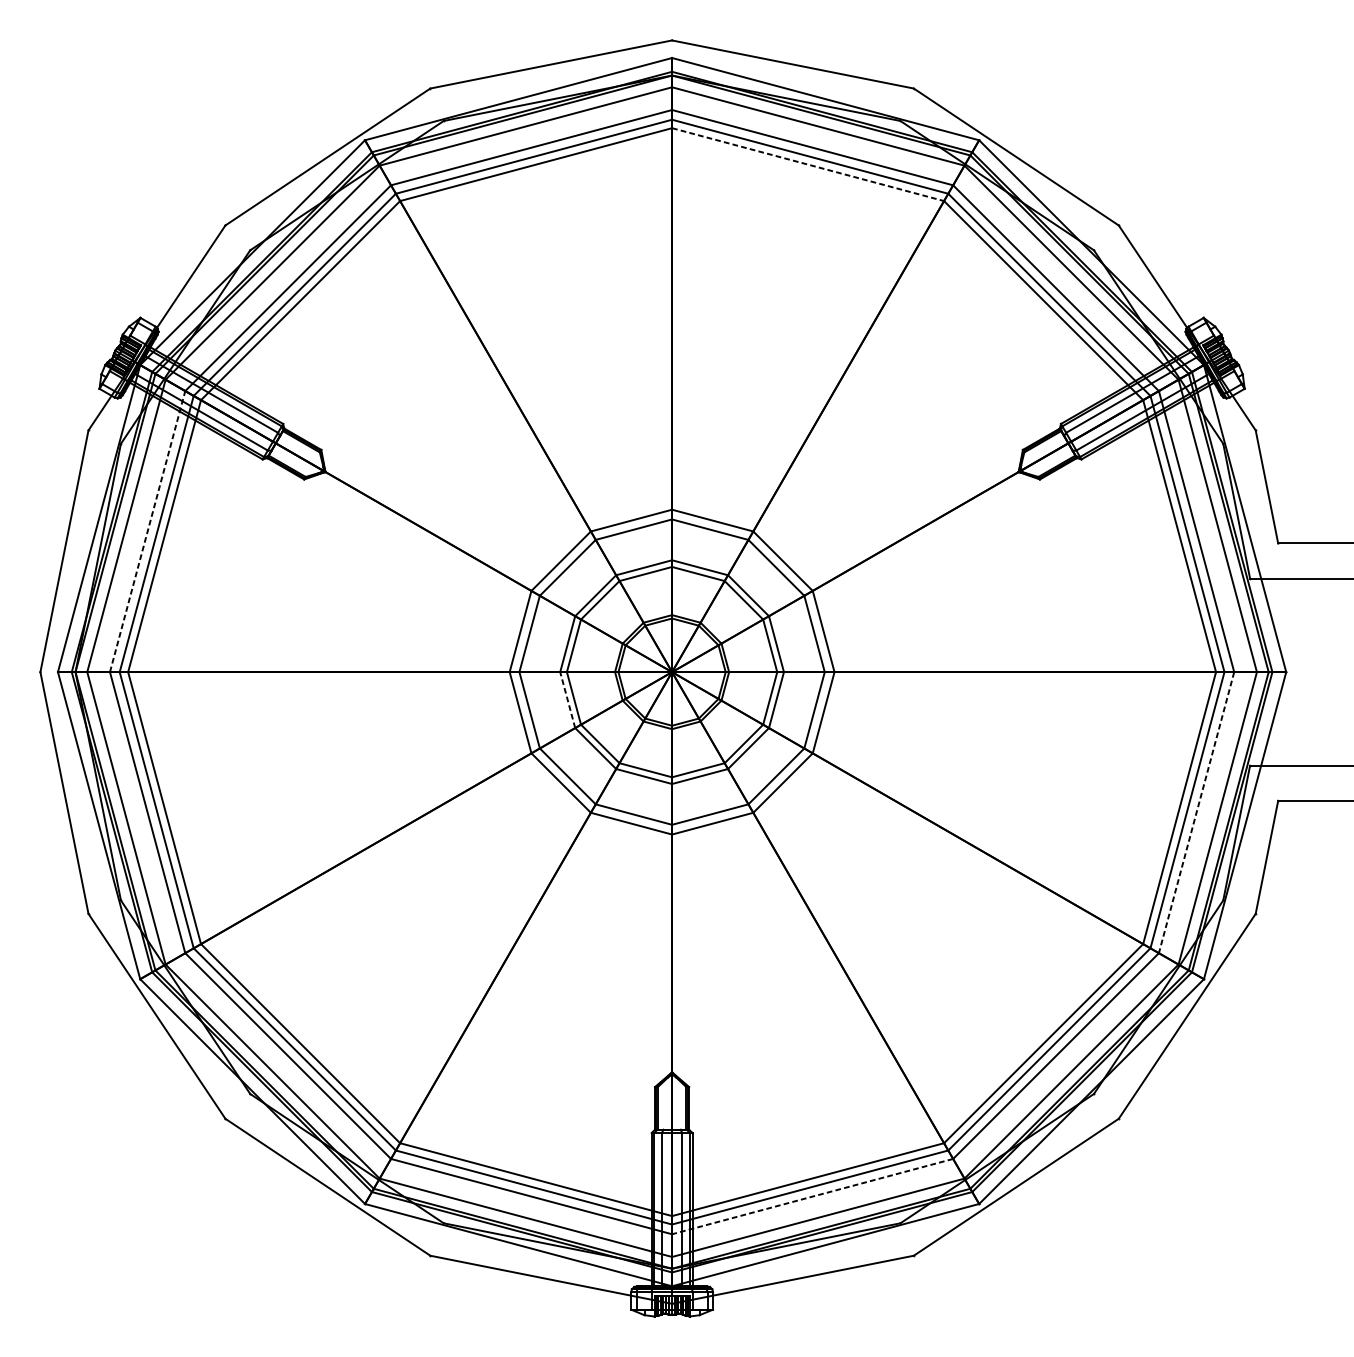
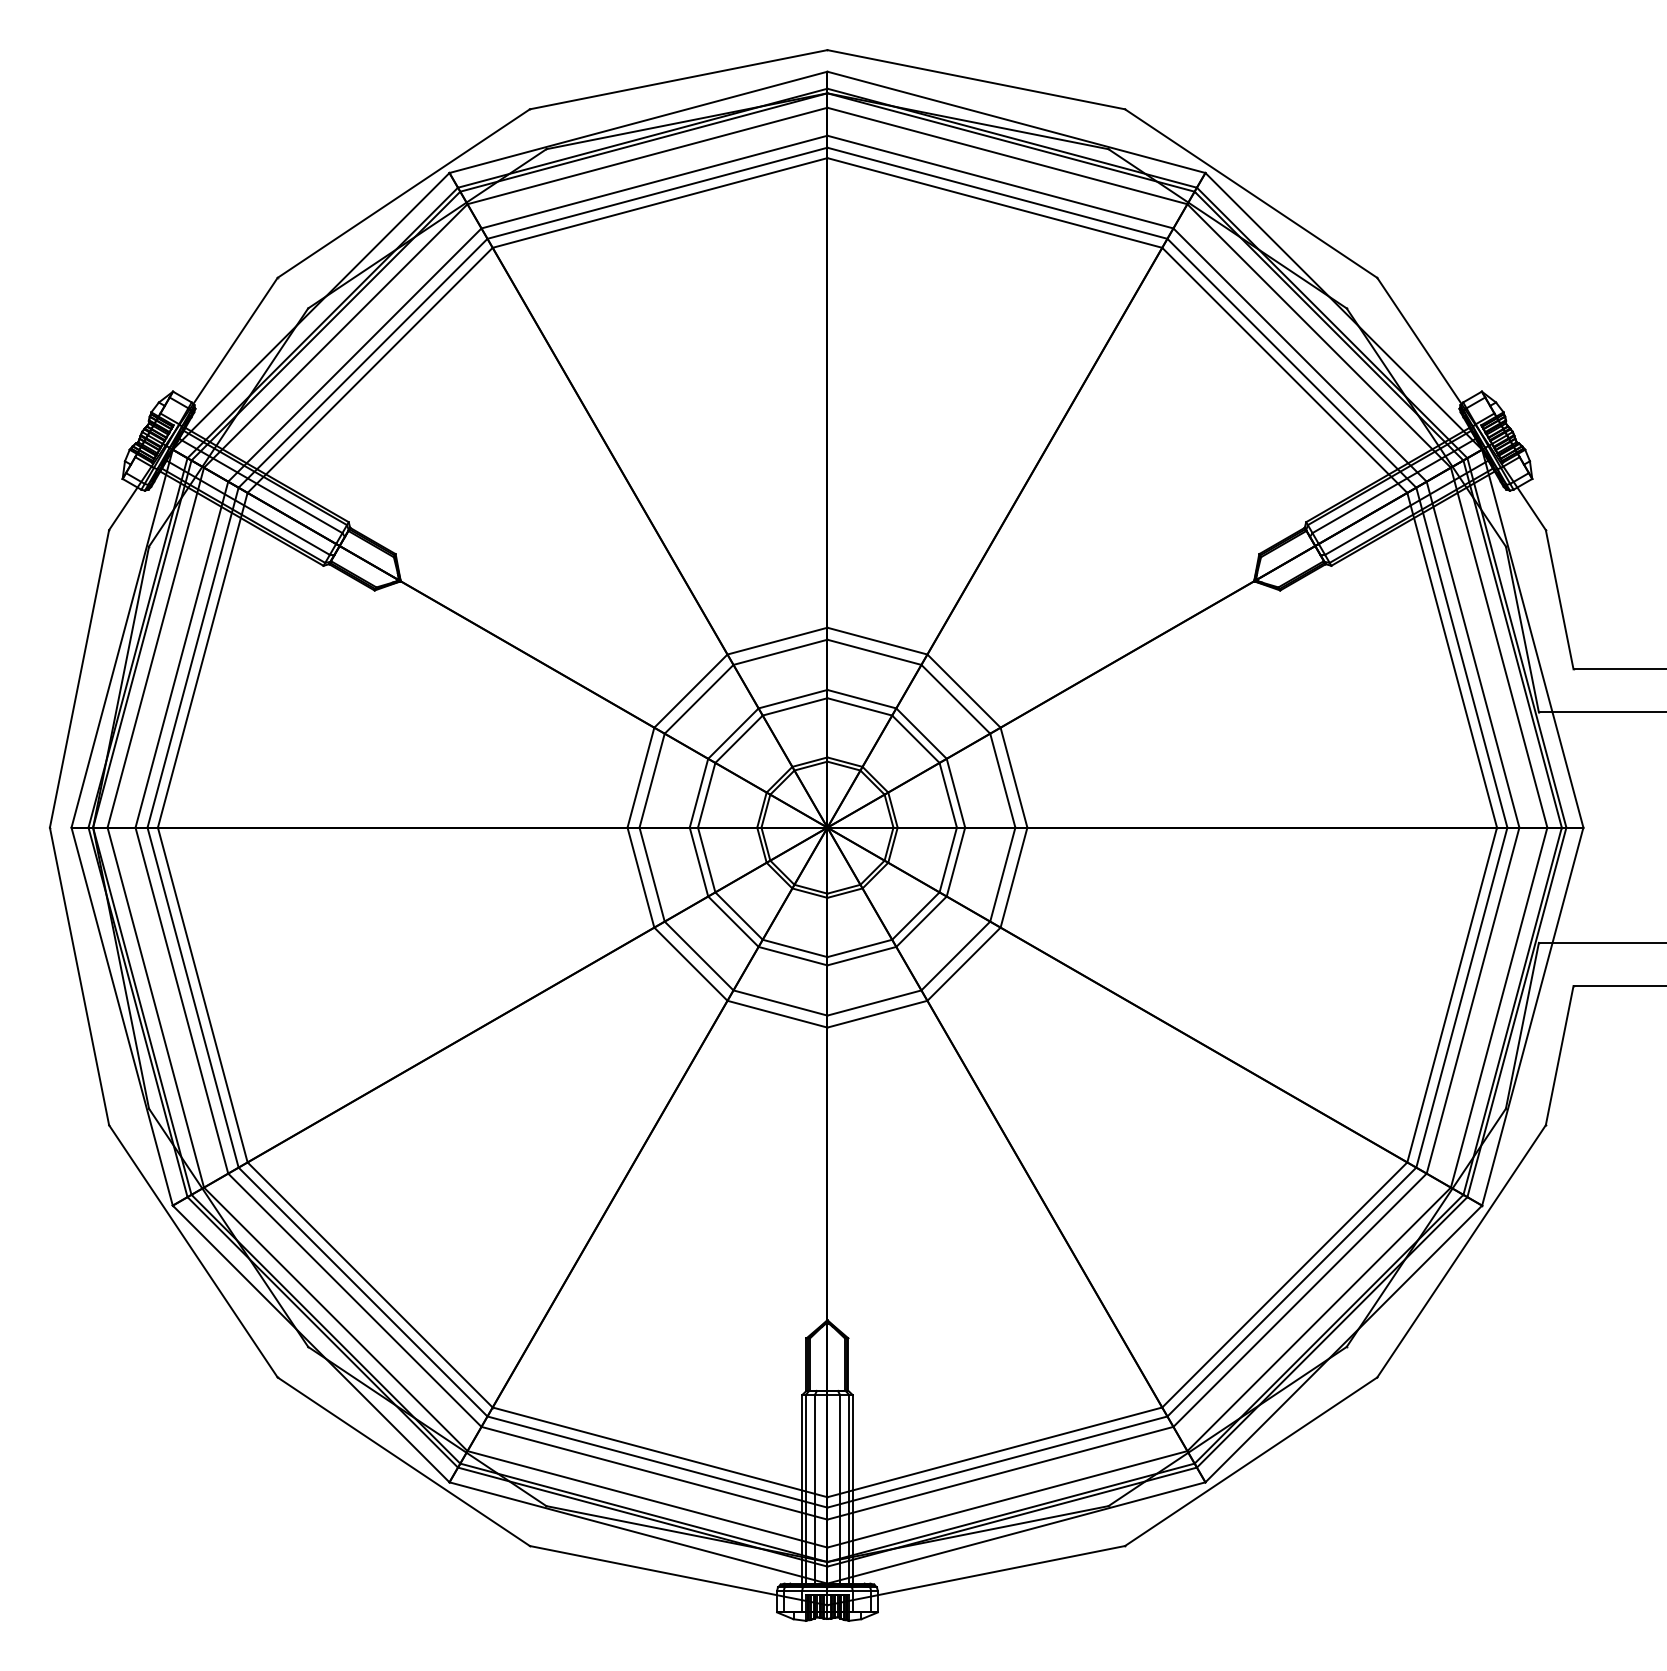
line: (808, 165) -> (995, 203), dashed -> solid
line: (148, 531) -> (182, 654), dashed -> solid
line: (567, 700) -> (698, 862), dashed -> solid
line: (1196, 813) -> (1472, 1001), dashed -> solid
line: (811, 1196) -> (999, 1473), dashed -> solid

